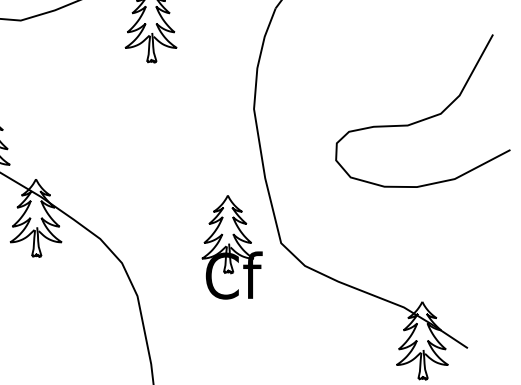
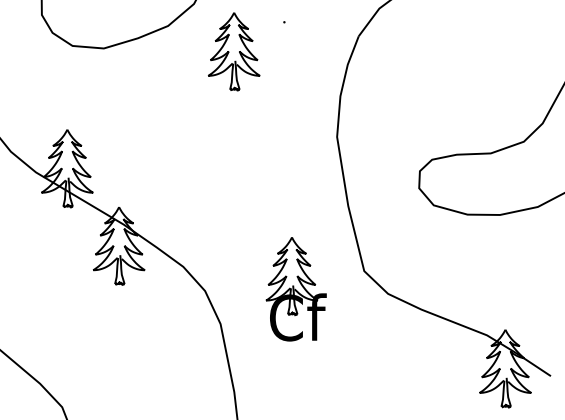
part: (231, 247) -> (295, 289), moved

